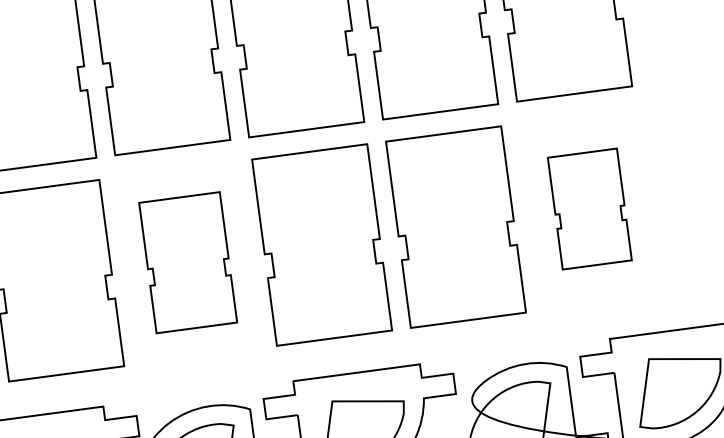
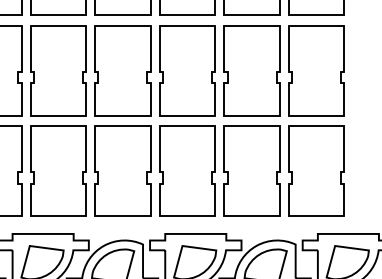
part: (589, 207) -> (316, 170), size x1.67
part: (187, 261) -> (122, 170), size x1.43

